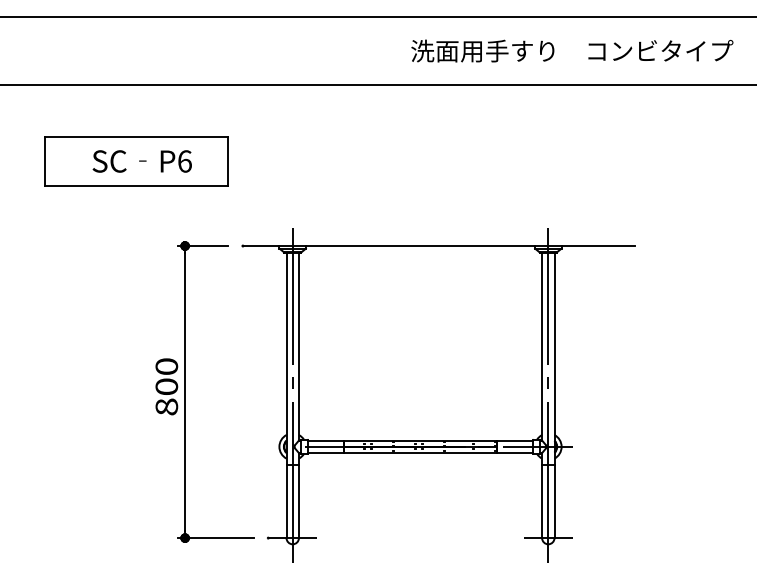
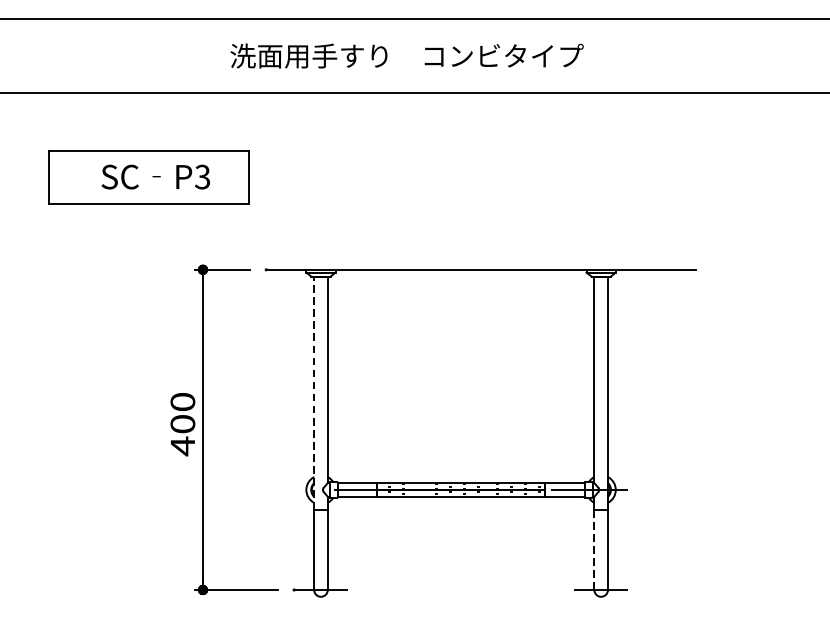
text: (572, 50) -> (407, 55), moved
text: (184, 161) -> (202, 177), P6 -> P3
line: (286, 358) -> (314, 393), solid -> dashed
line: (292, 394) -> (320, 432), removed
line: (548, 394) -> (601, 432), removed
text: (166, 407) -> (182, 446), 800 -> 400
line: (542, 501) -> (594, 549), solid -> dashed

